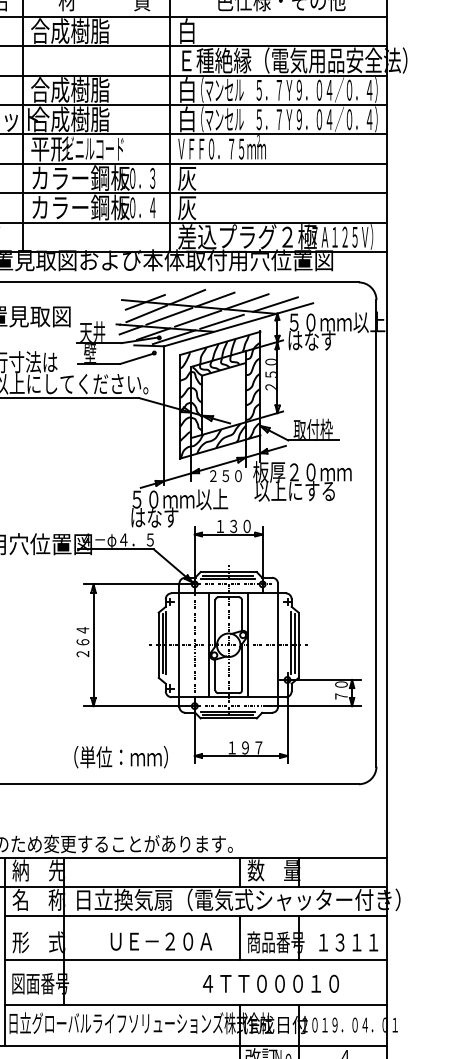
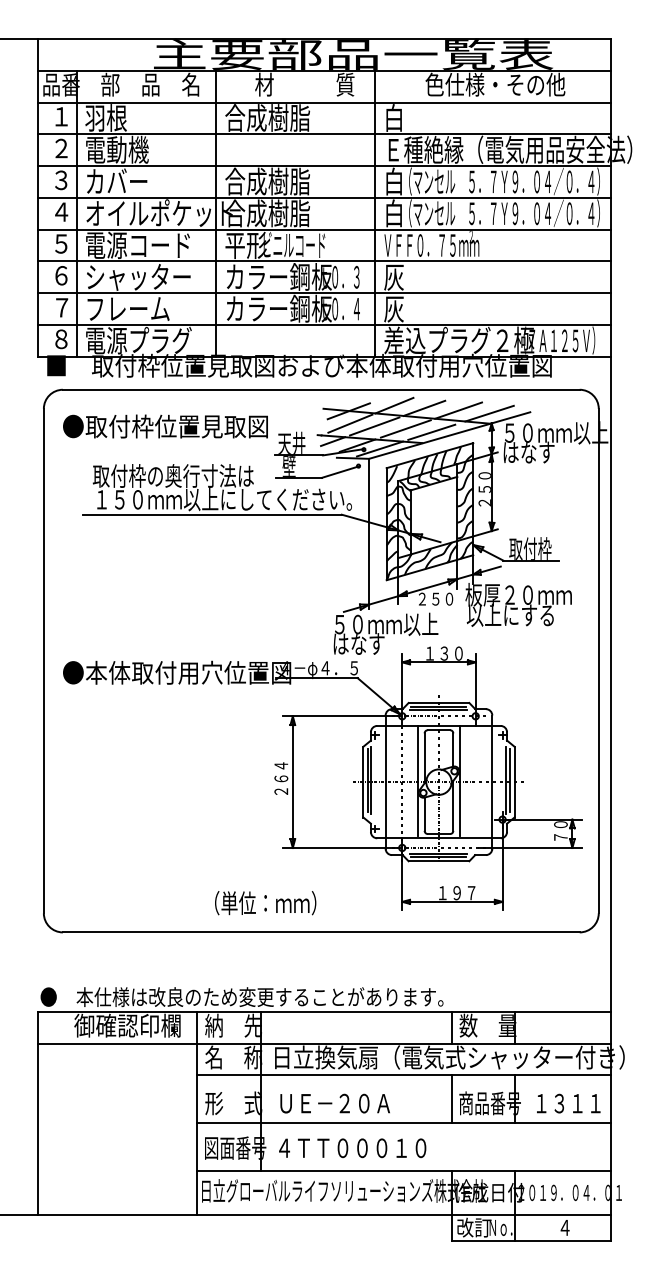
text: (121, 757) -> (265, 903), moved
text: (160, 941) -> (334, 1103), moved
text: (270, 984) -> (352, 1148), moved

